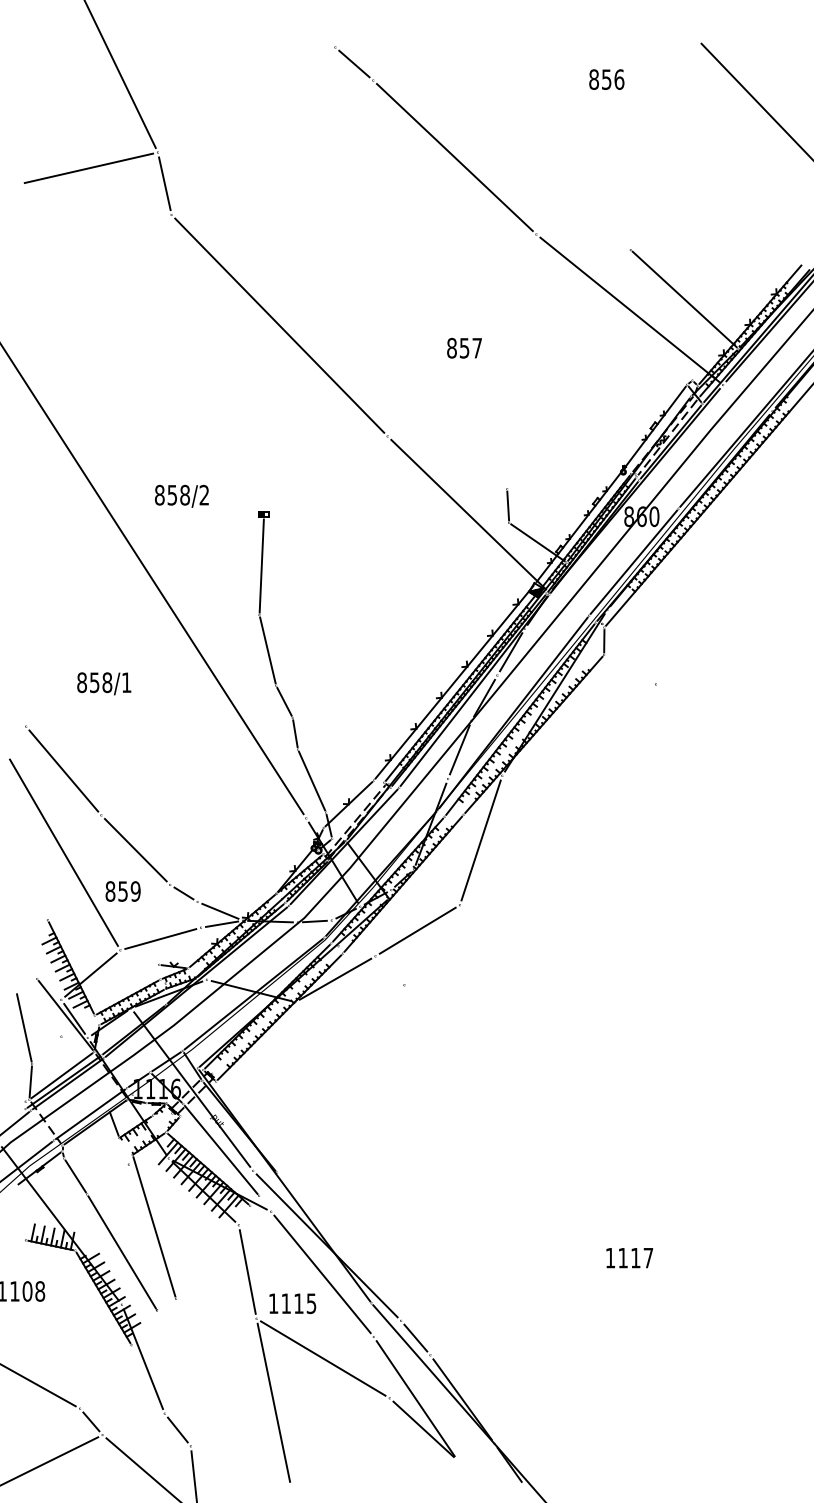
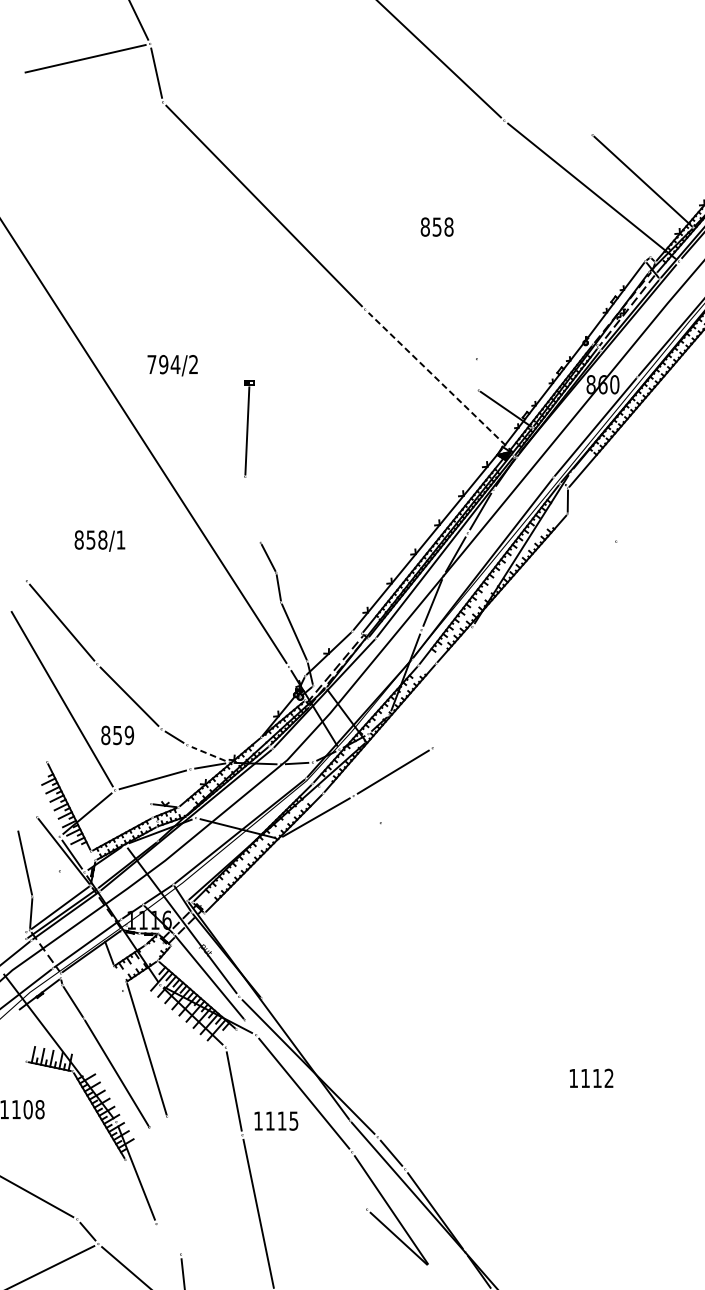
text: (477, 347) -> (449, 226), 857 -> 858
text: (172, 494) -> (163, 363), 858/2 -> 794/2
line: (508, 505) -> (478, 374), removed
line: (468, 514) -> (440, 382), solid -> dashed
line: (267, 650) -> (252, 509), removed
line: (480, 840) -> (452, 687), removed
line: (220, 911) -> (208, 754), solid -> dashed
text: (648, 1257) -> (609, 1077), 1117 -> 1112
line: (323, 1358) -> (305, 1172), removed
line: (177, 1429) -> (168, 1238), removed

